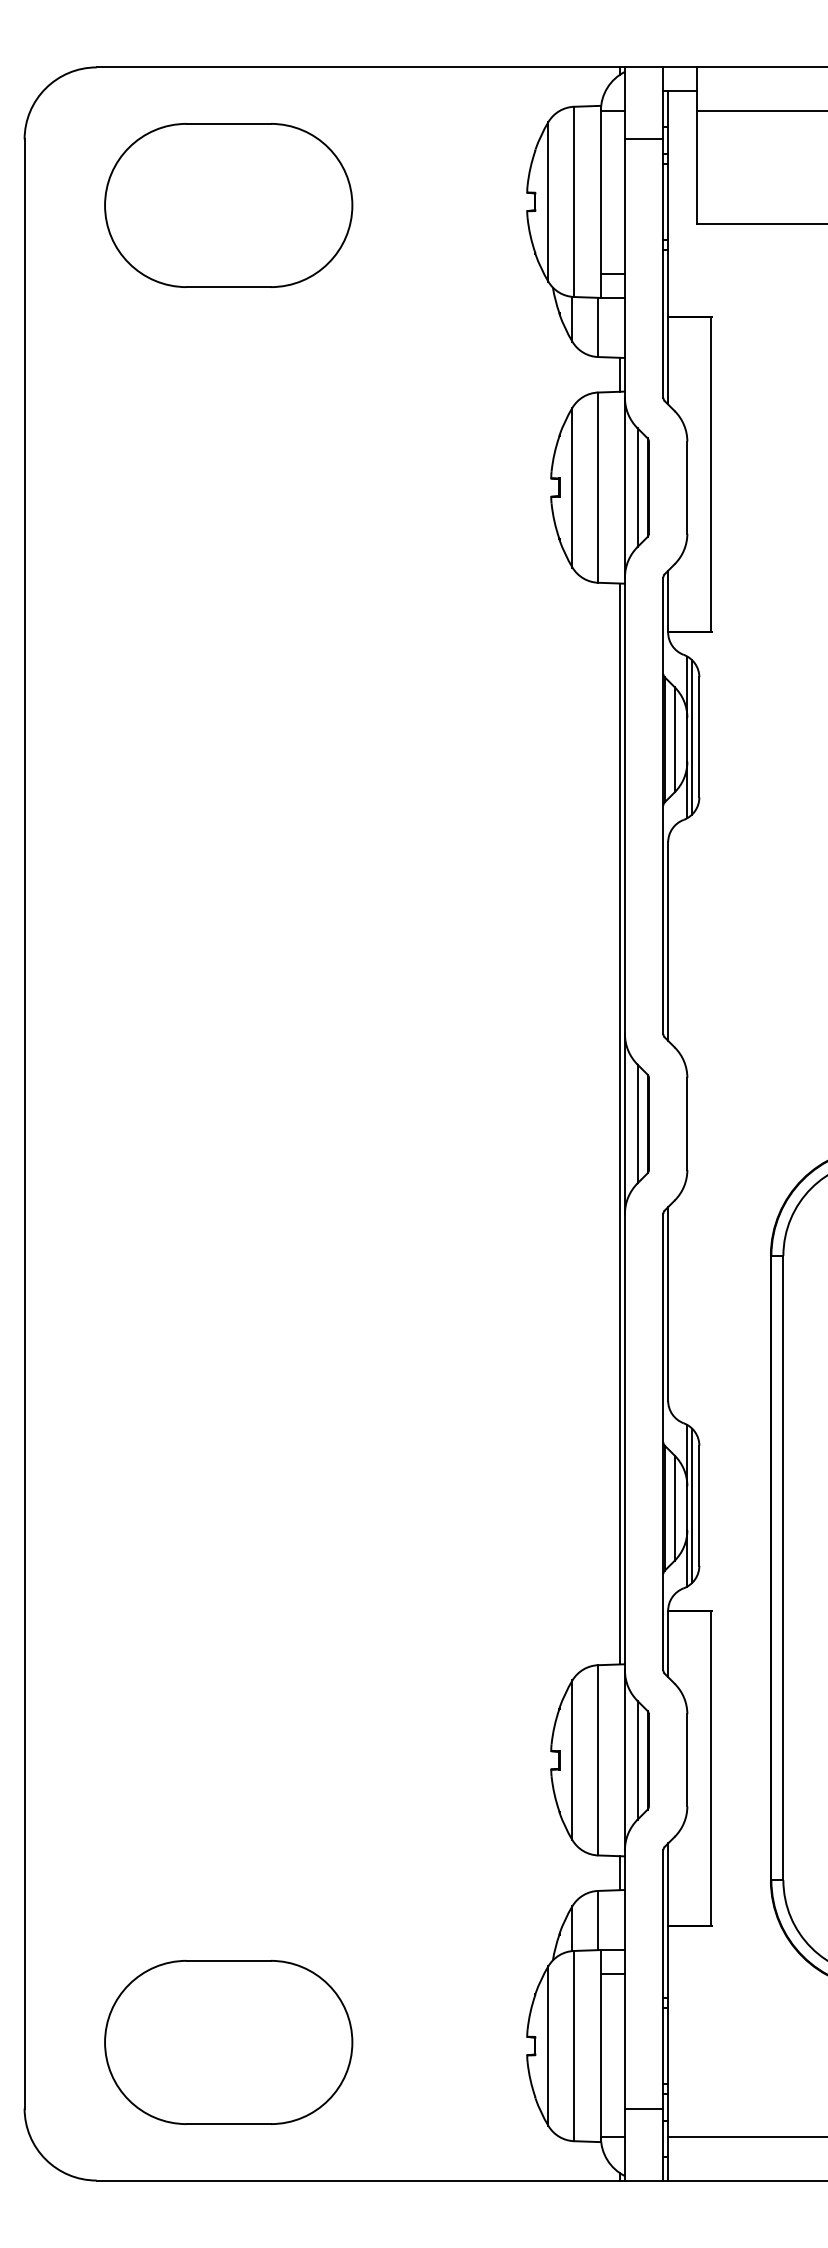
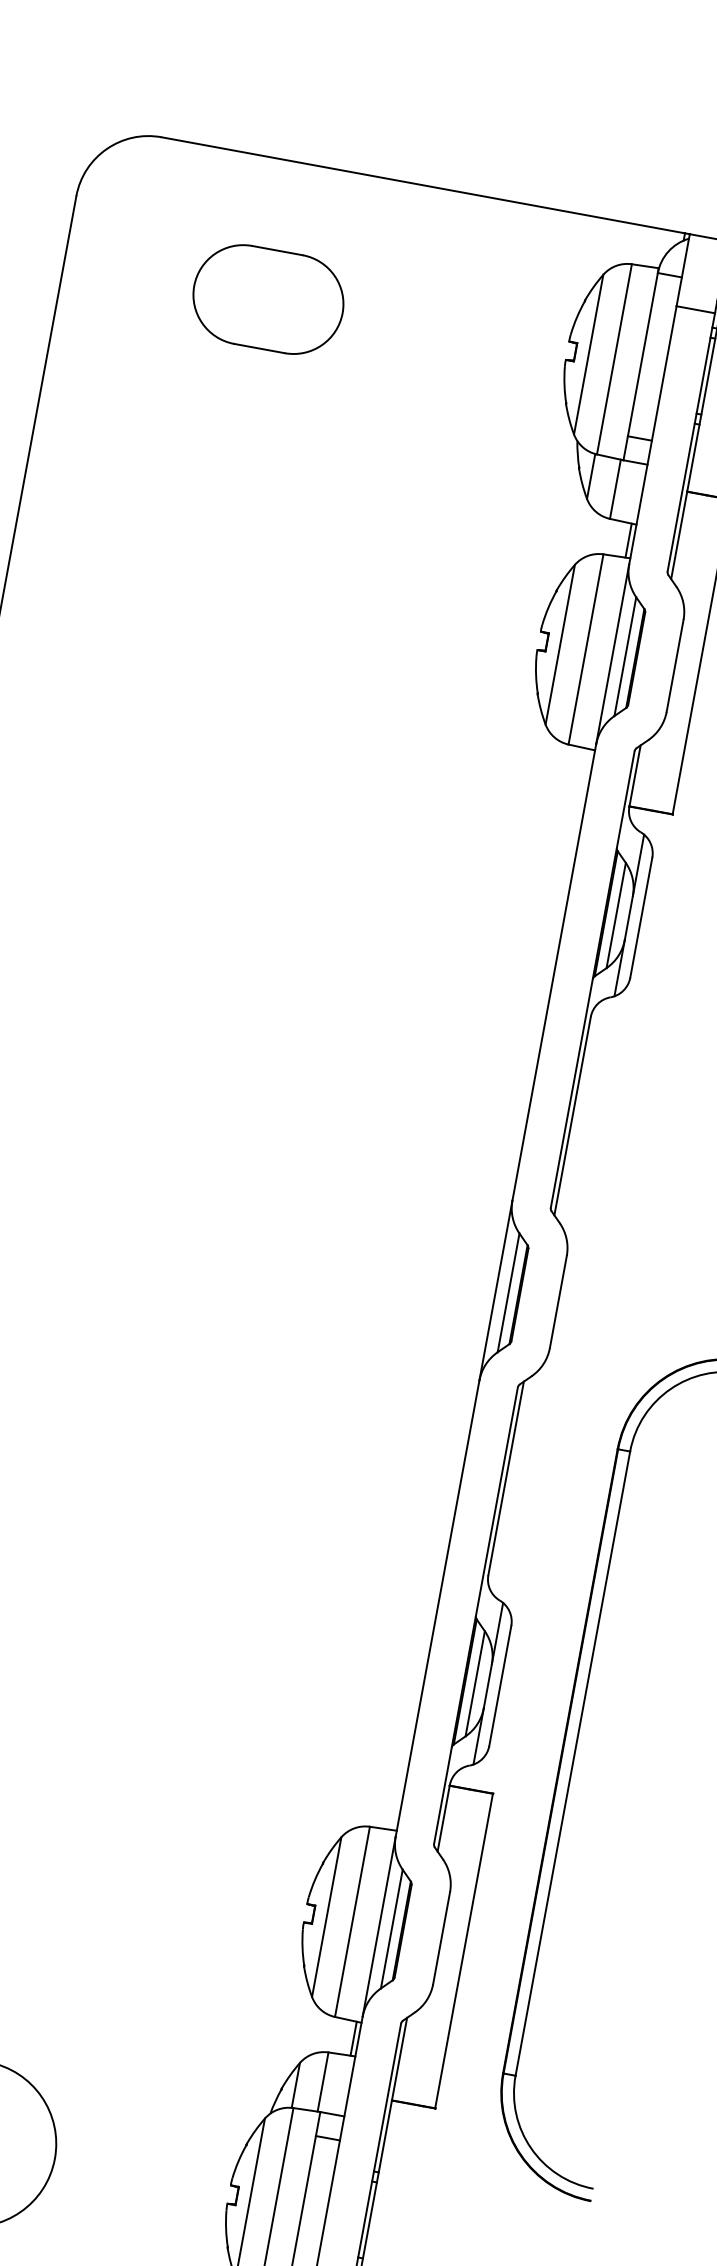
part: (228, 205) -> (268, 299), size x0.6
line: (692, 737) -> (634, 916), removed
line: (620, 1123) -> (491, 1289), removed
line: (692, 1505) -> (493, 1684), removed

